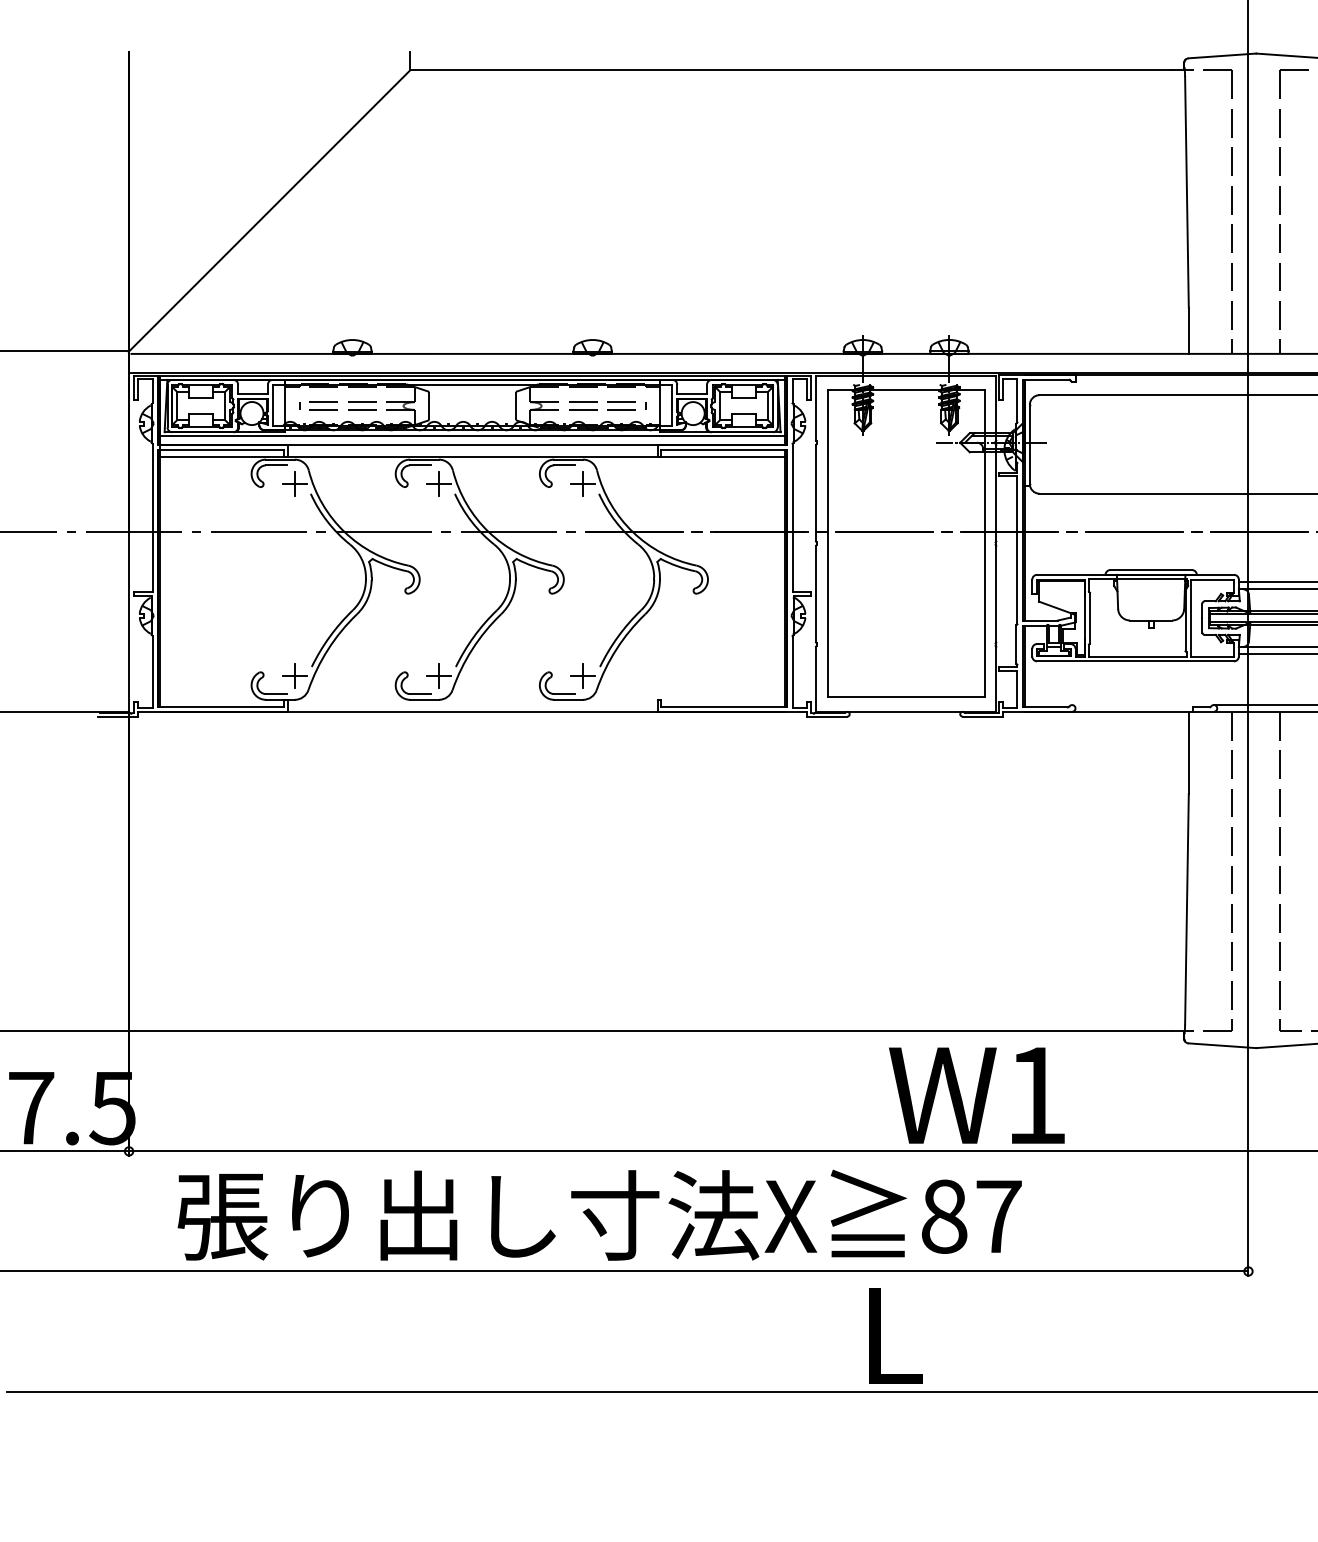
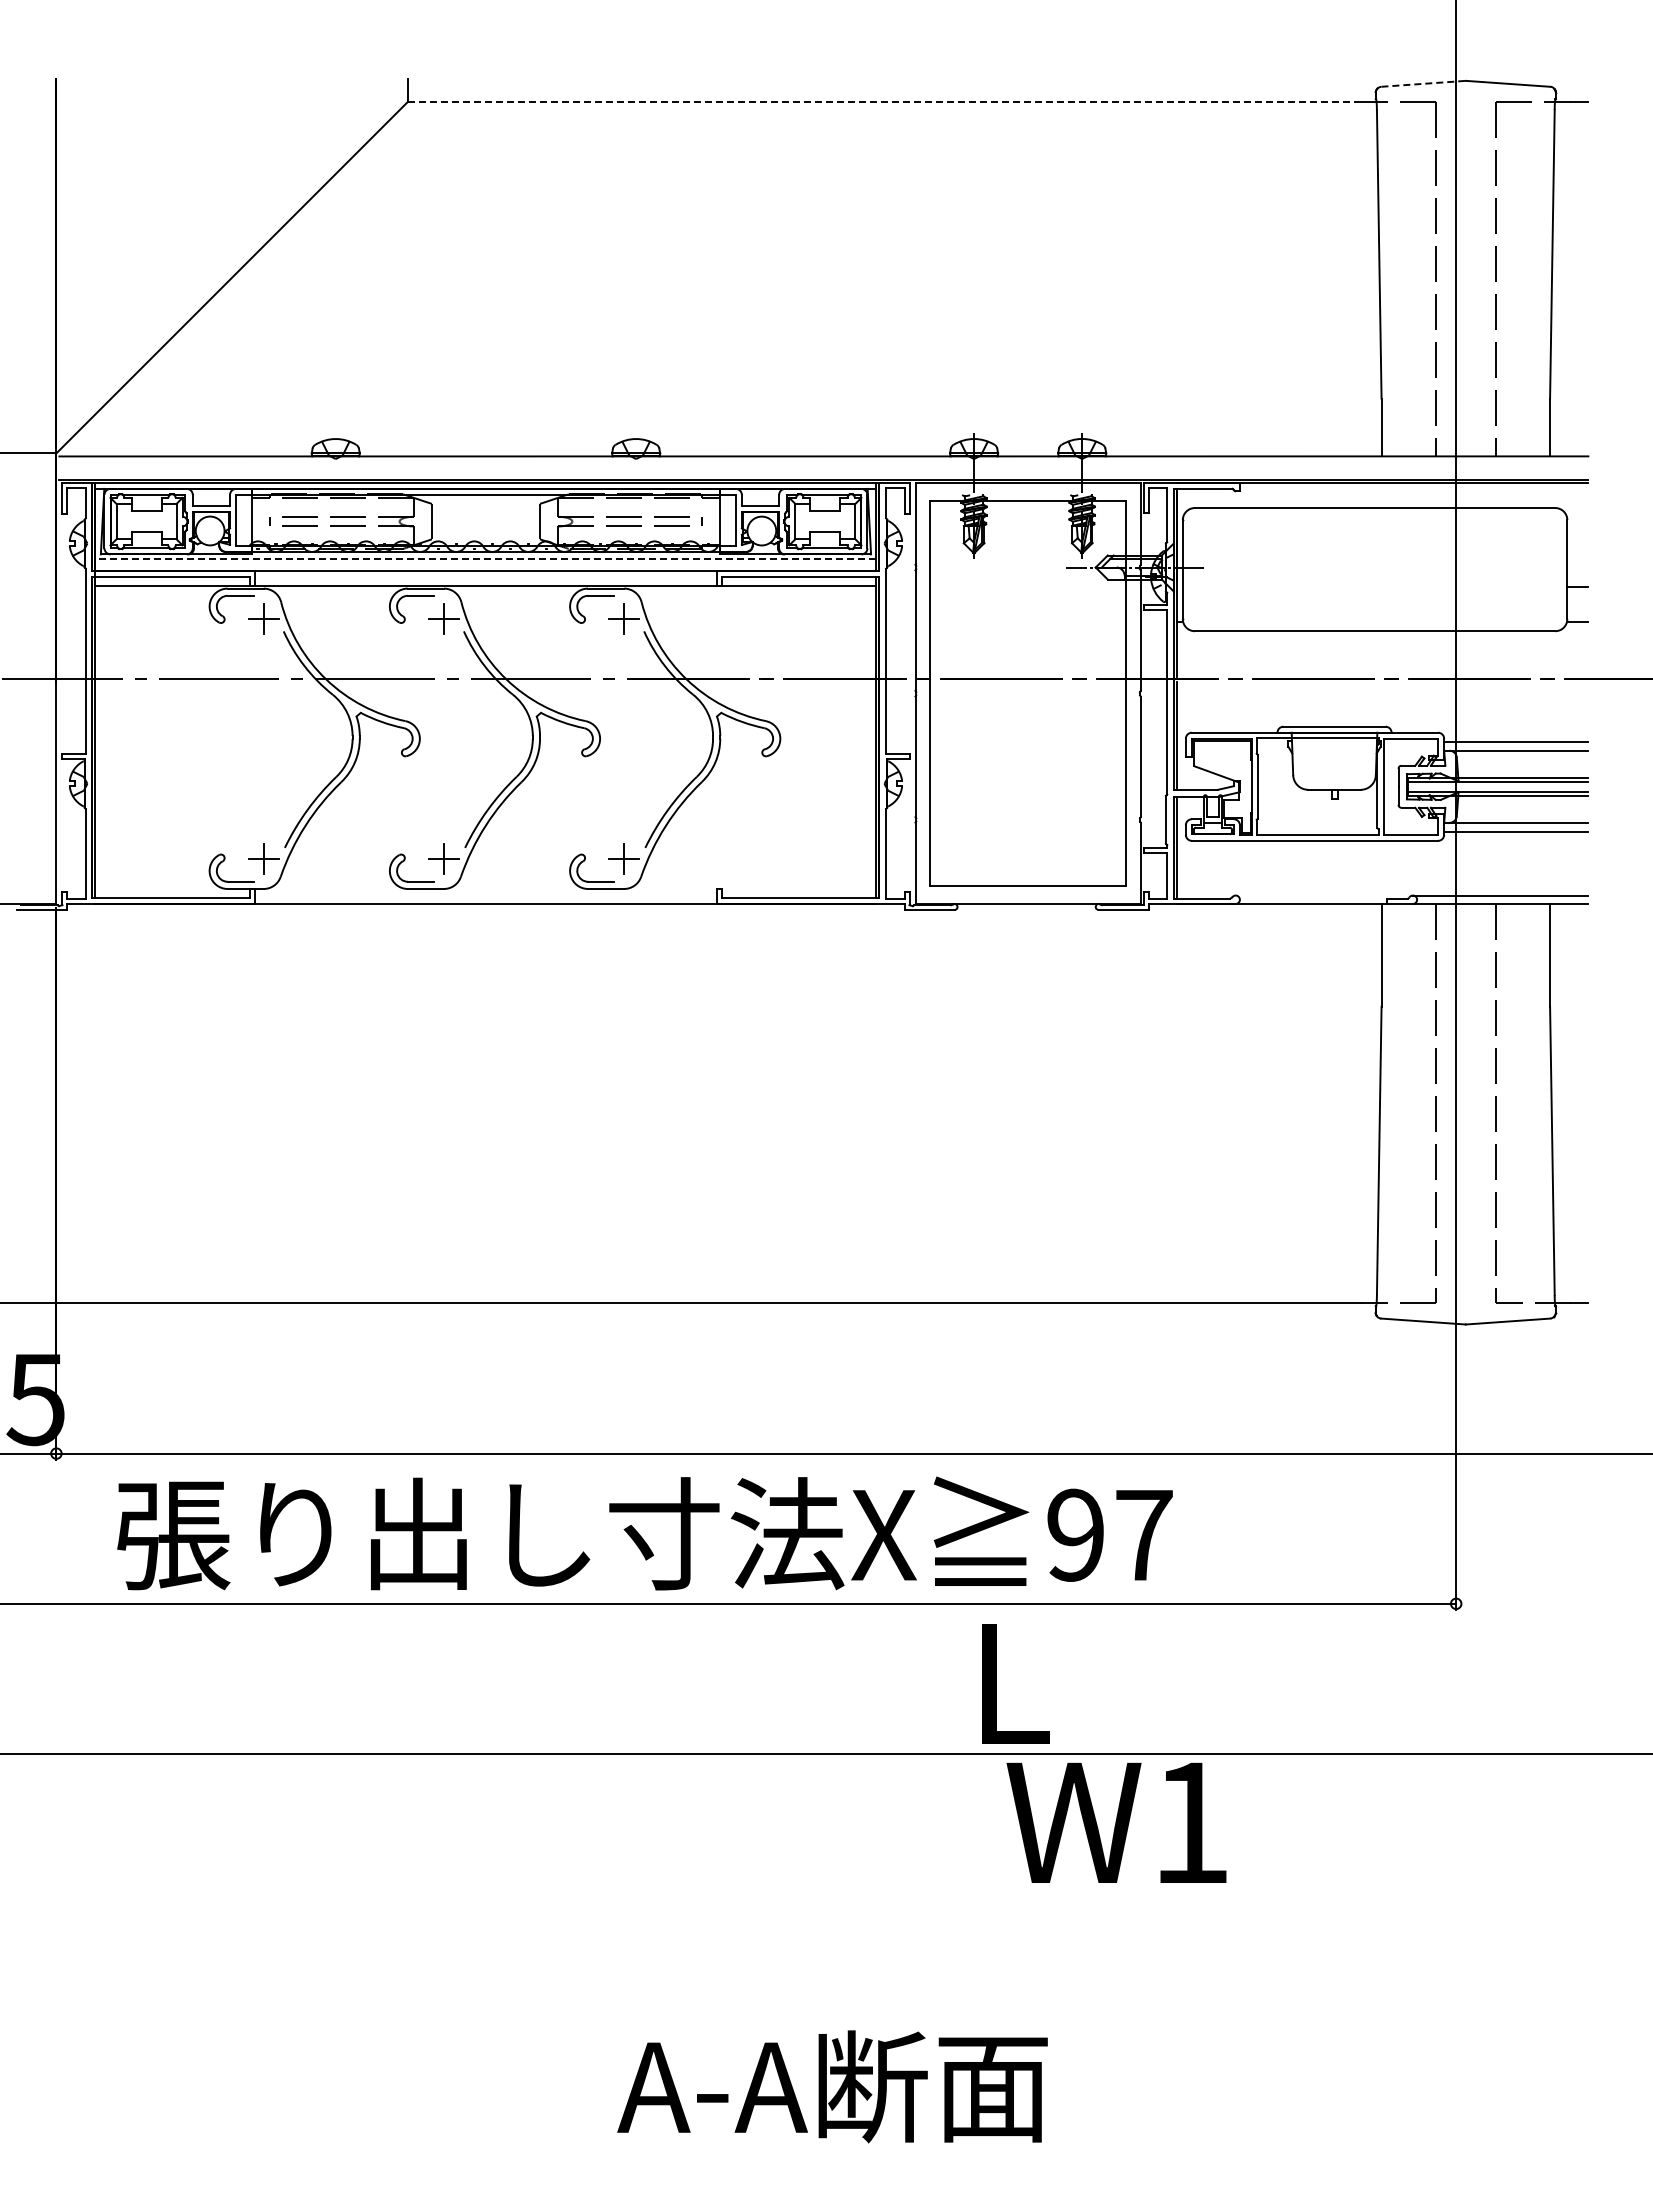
line: (1221, 55) -> (1422, 83), solid -> dashed
line: (791, 70) -> (884, 101), solid -> dashed
line: (472, 435) -> (485, 558), solid -> dashed
text: (976, 1095) -> (1116, 1822), moved
text: (944, 1216) -> (1075, 1534), 87 -> 97

